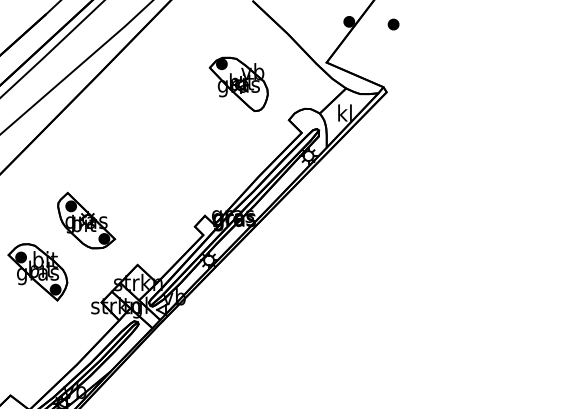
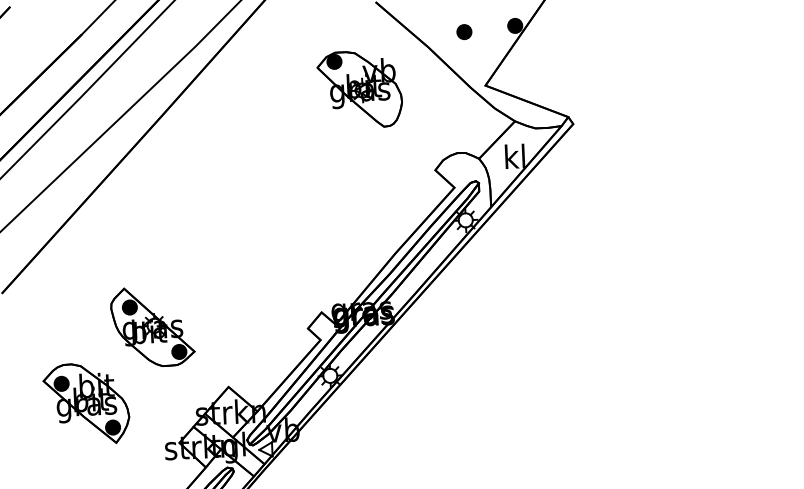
part: (393, 24) -> (464, 32), moved
part: (238, 84) -> (359, 89), moved

